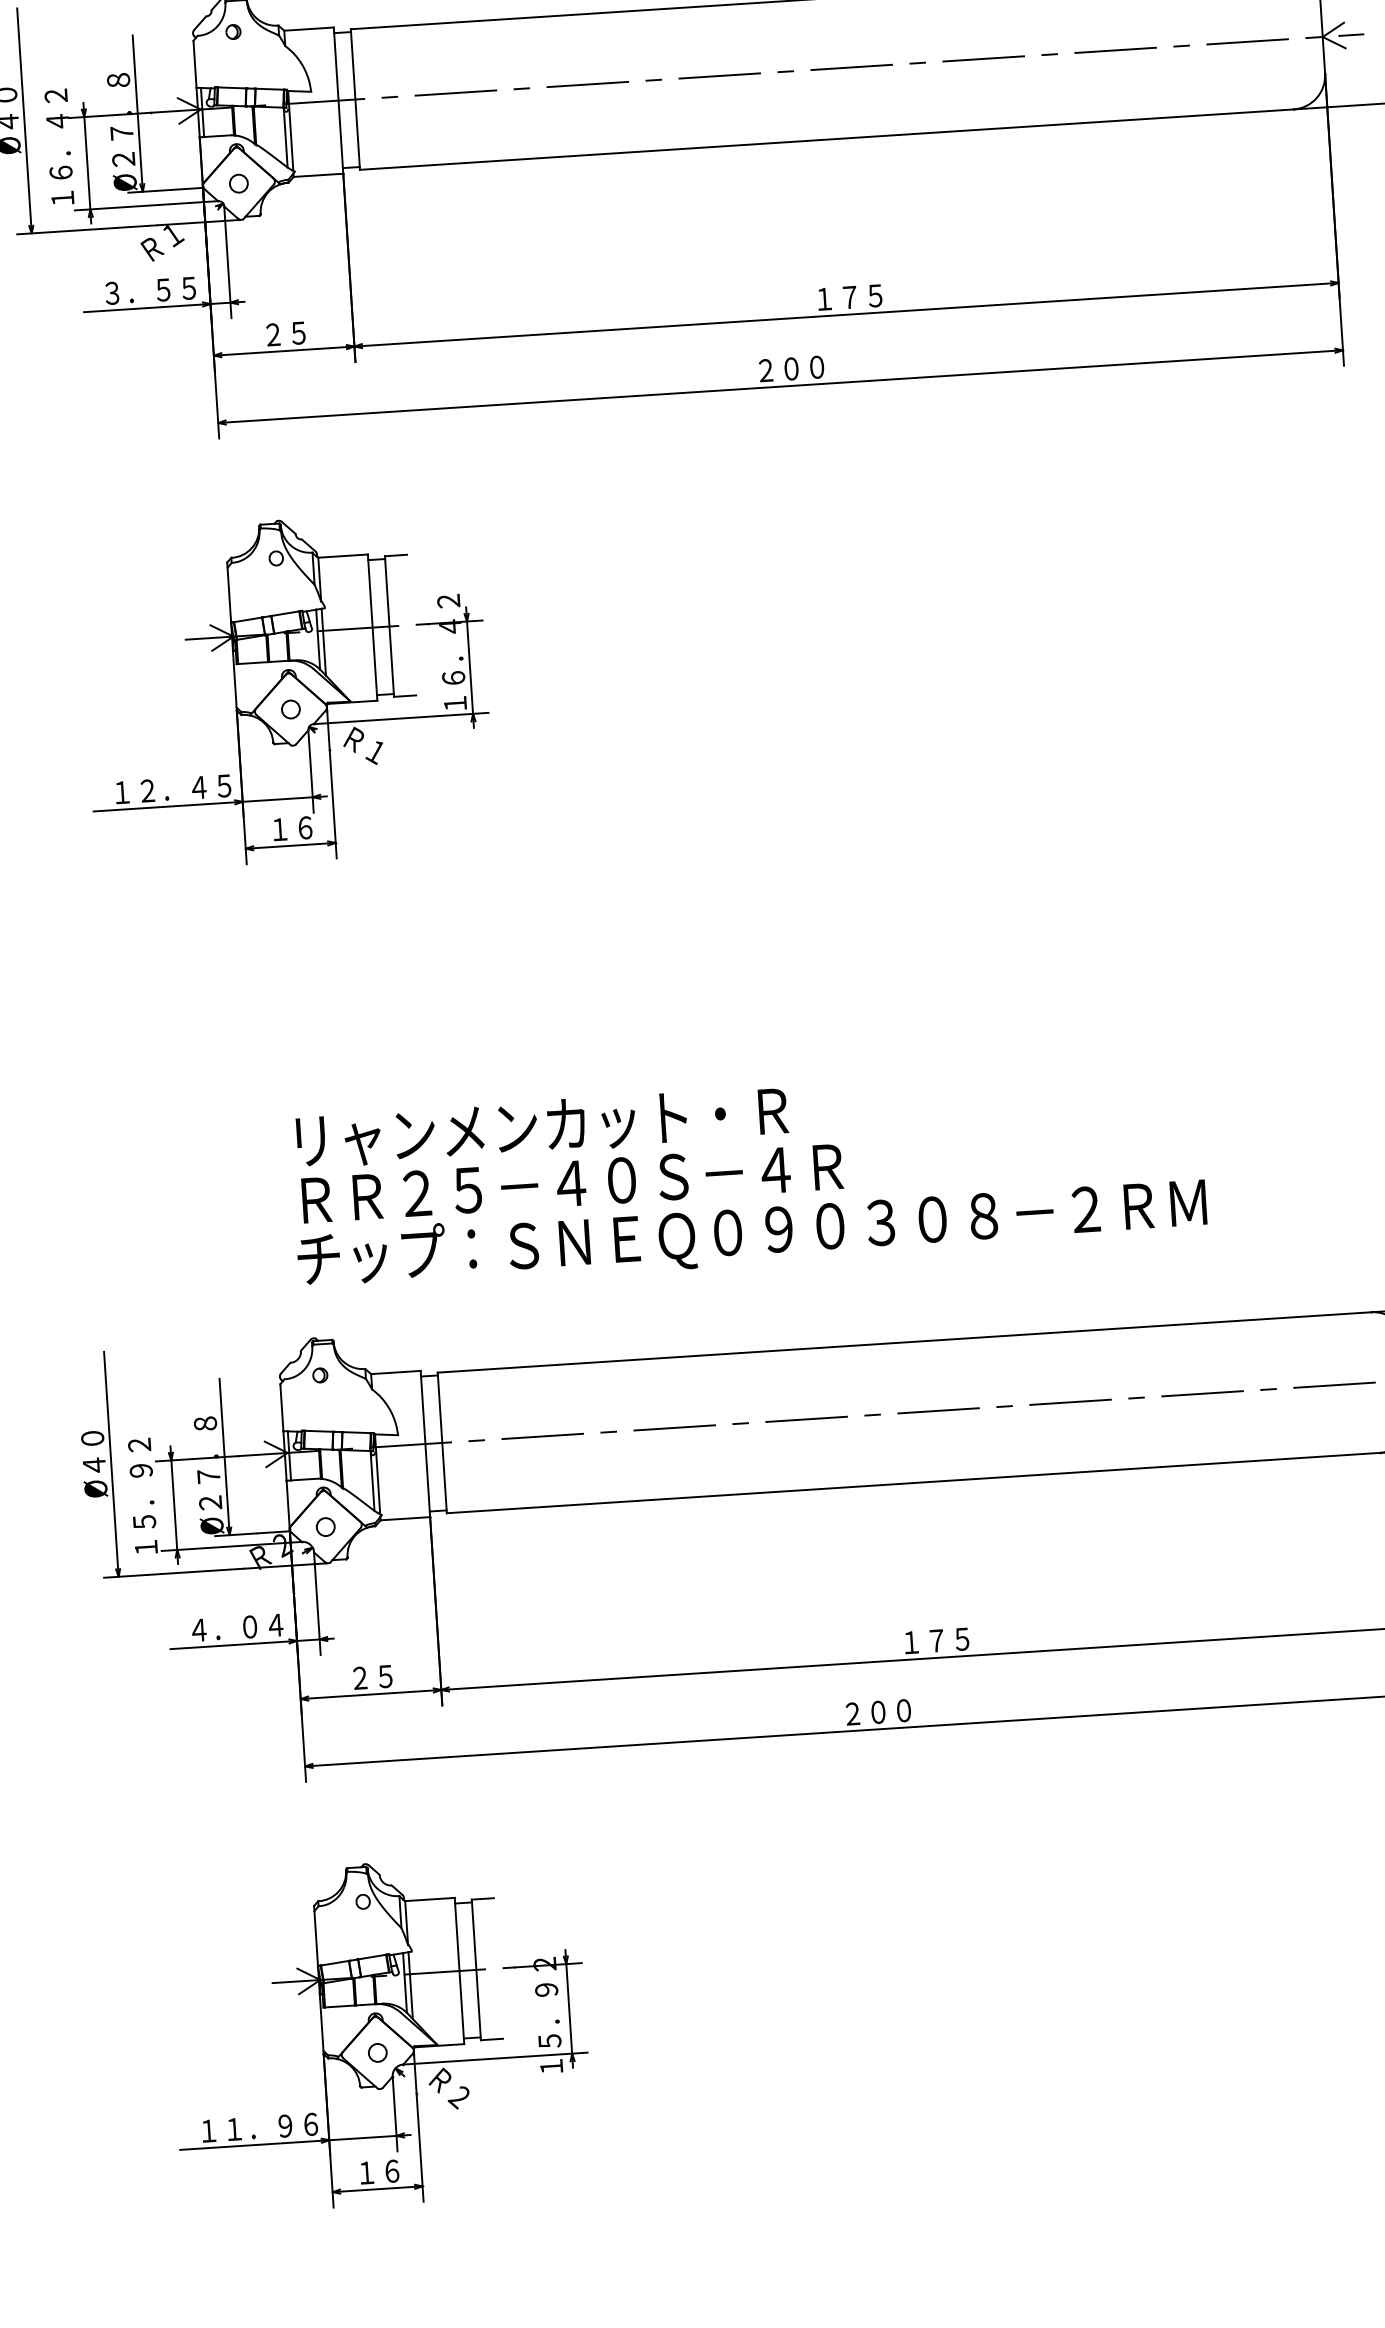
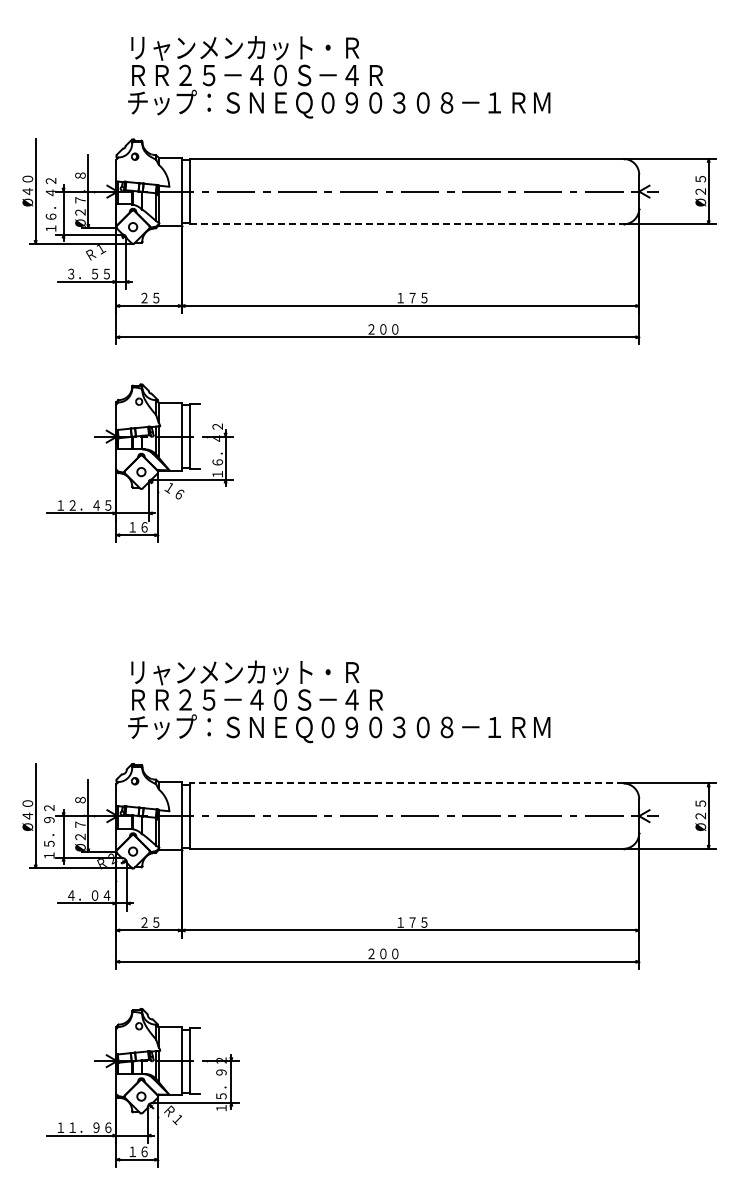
line: (826, 140) -> (406, 224), solid -> dashed
text: (364, 746) -> (174, 491), Ｒ１ -> １６
text: (1083, 1205) -> (493, 725), チップ：ＳＮＥＱ０９０３０８－２ＲＭ -> チップ：ＳＮＥＱ０９０３０８－１ＲＭ
line: (904, 1342) -> (406, 783), solid -> dashed
text: (458, 2094) -> (177, 1118), Ｒ２ -> Ｒ１

